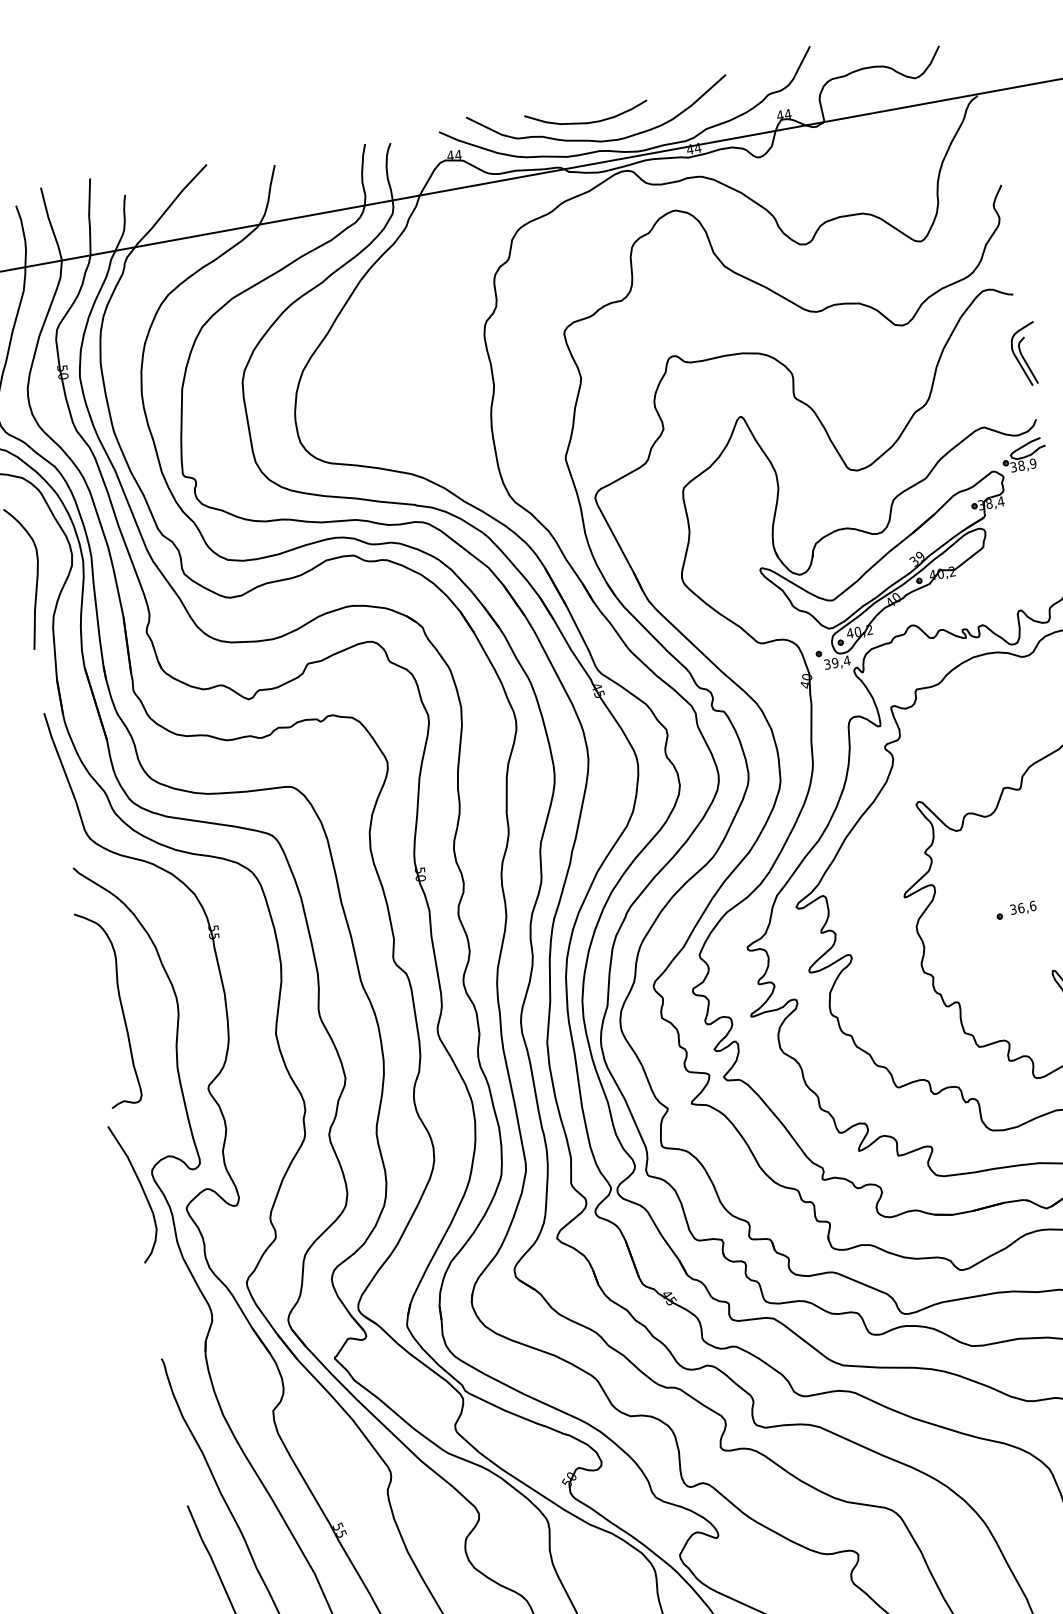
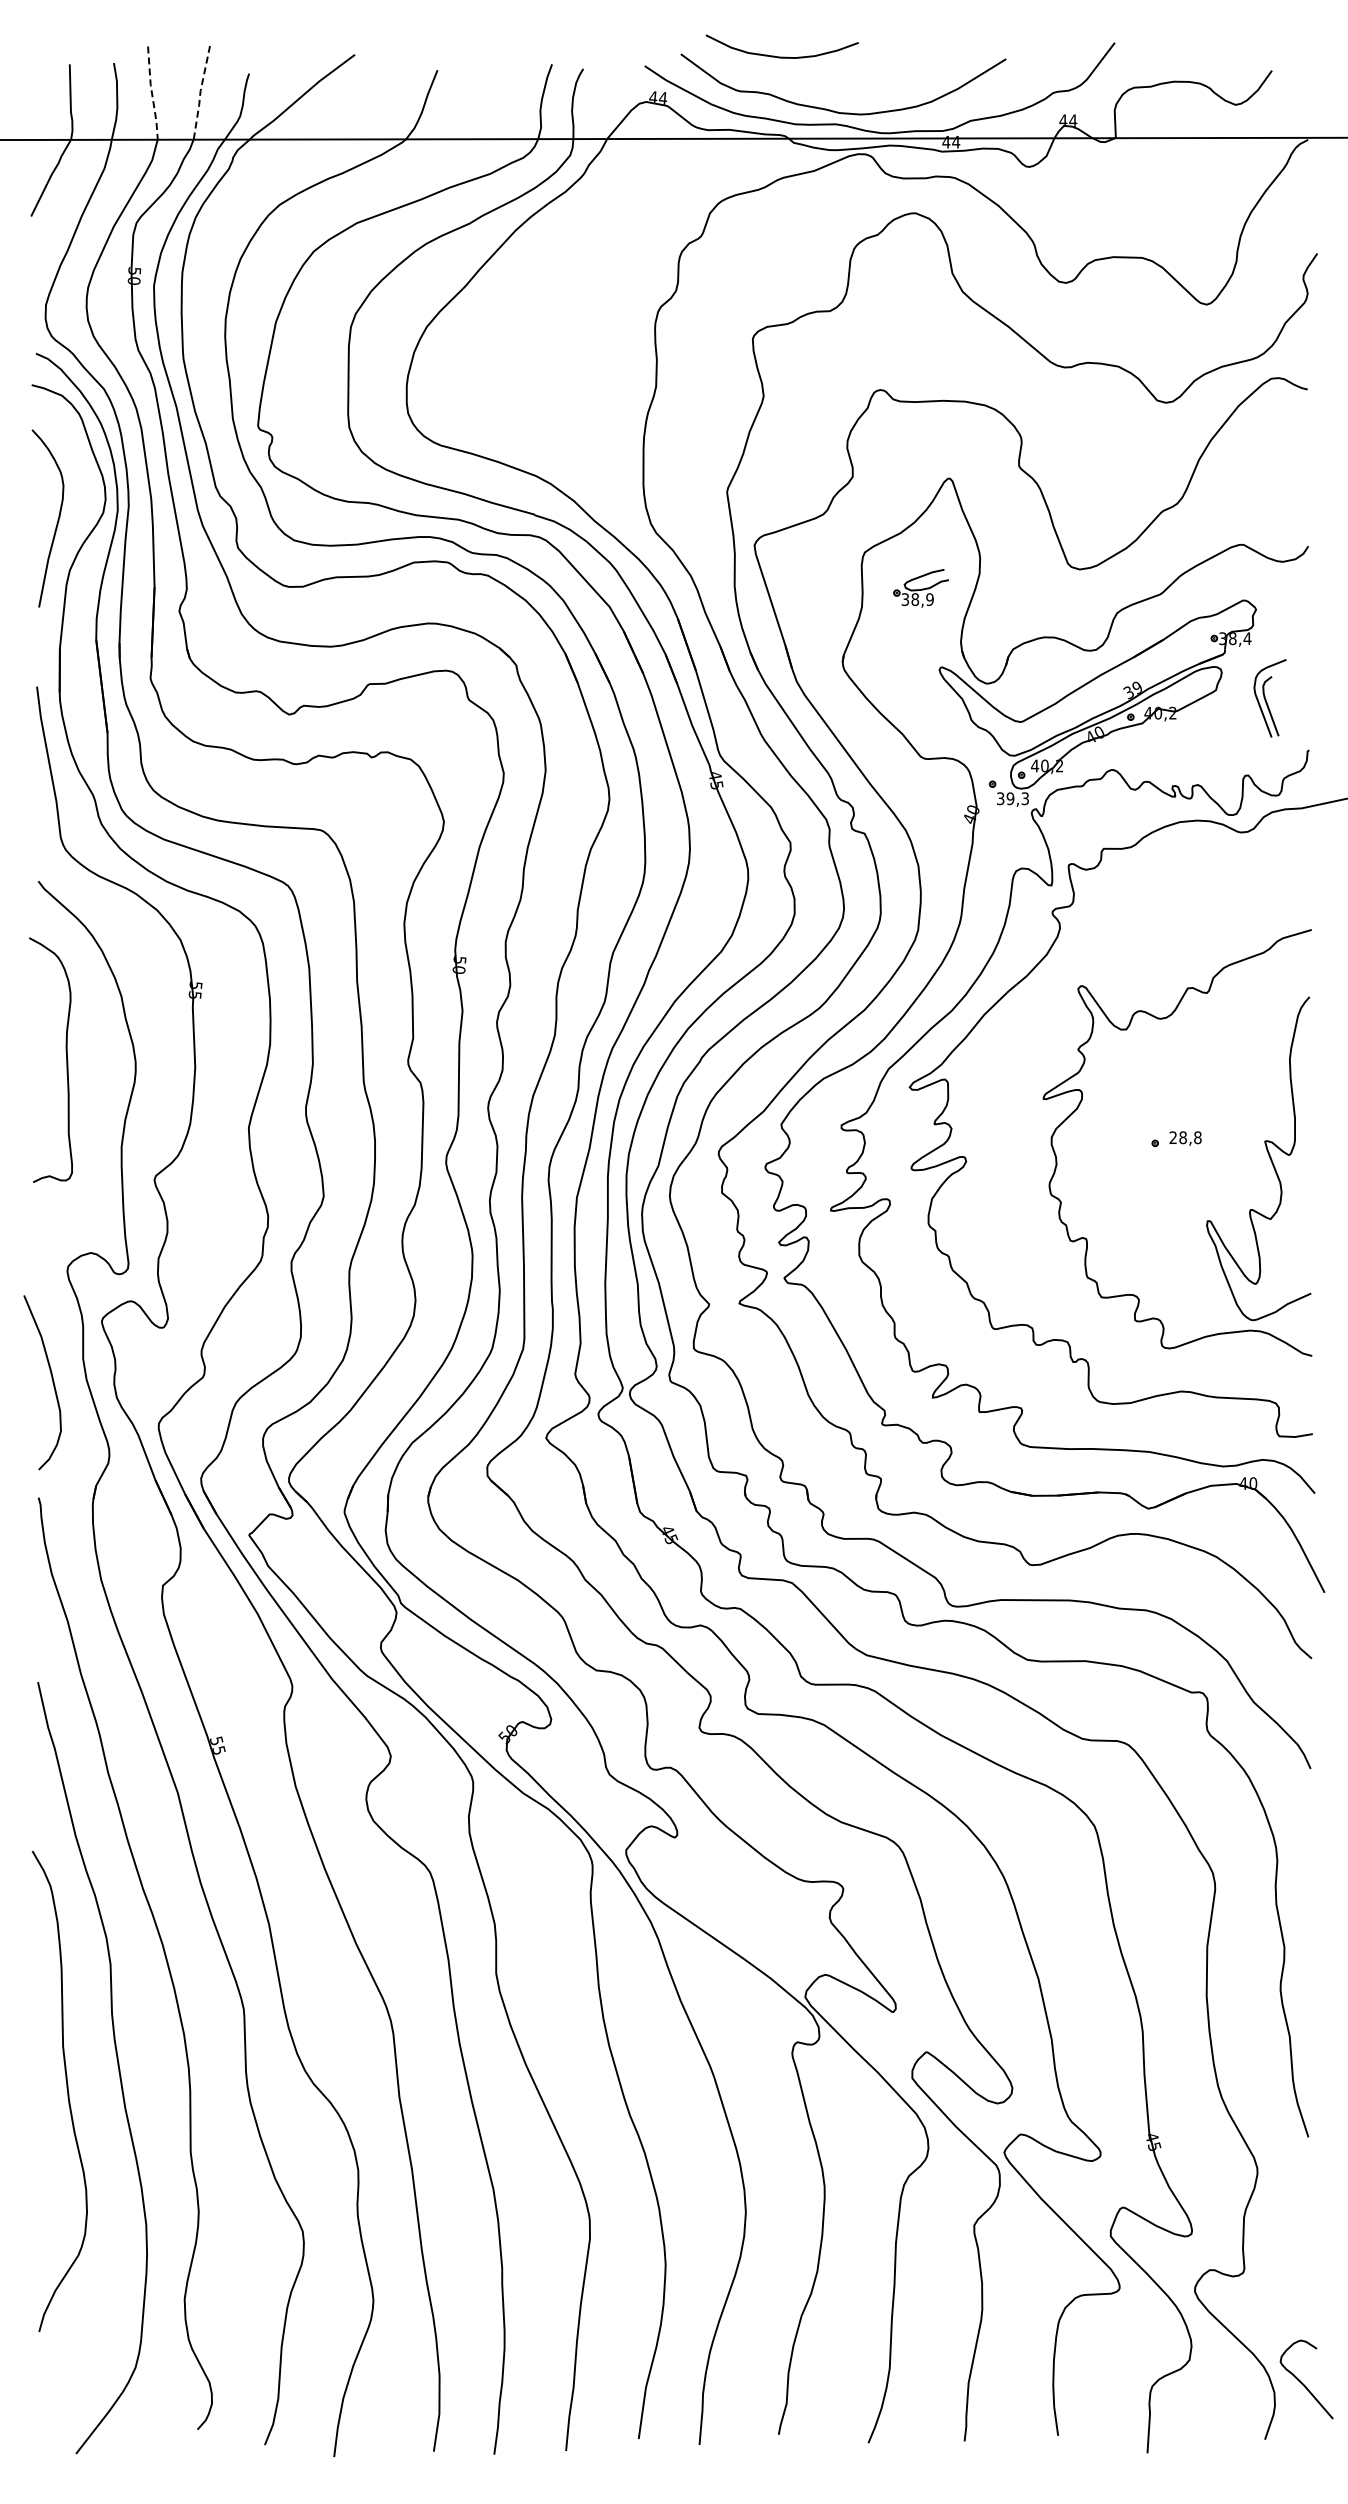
curve: (587, 122) -> (781, 56), moved
line: (89, 216) -> (200, 92), solid -> dashed
line: (51, 224) -> (152, 93), solid -> dashed
part: (1025, 354) -> (1269, 698), moved
part: (1024, 456) -> (920, 588), moved
text: (847, 660) -> (1025, 798), 39,4 -> 39,3
text: (1023, 907) -> (1185, 1137), 36,6 -> 28,8
curve: (141, 1188) -> (51, 1378), moved

